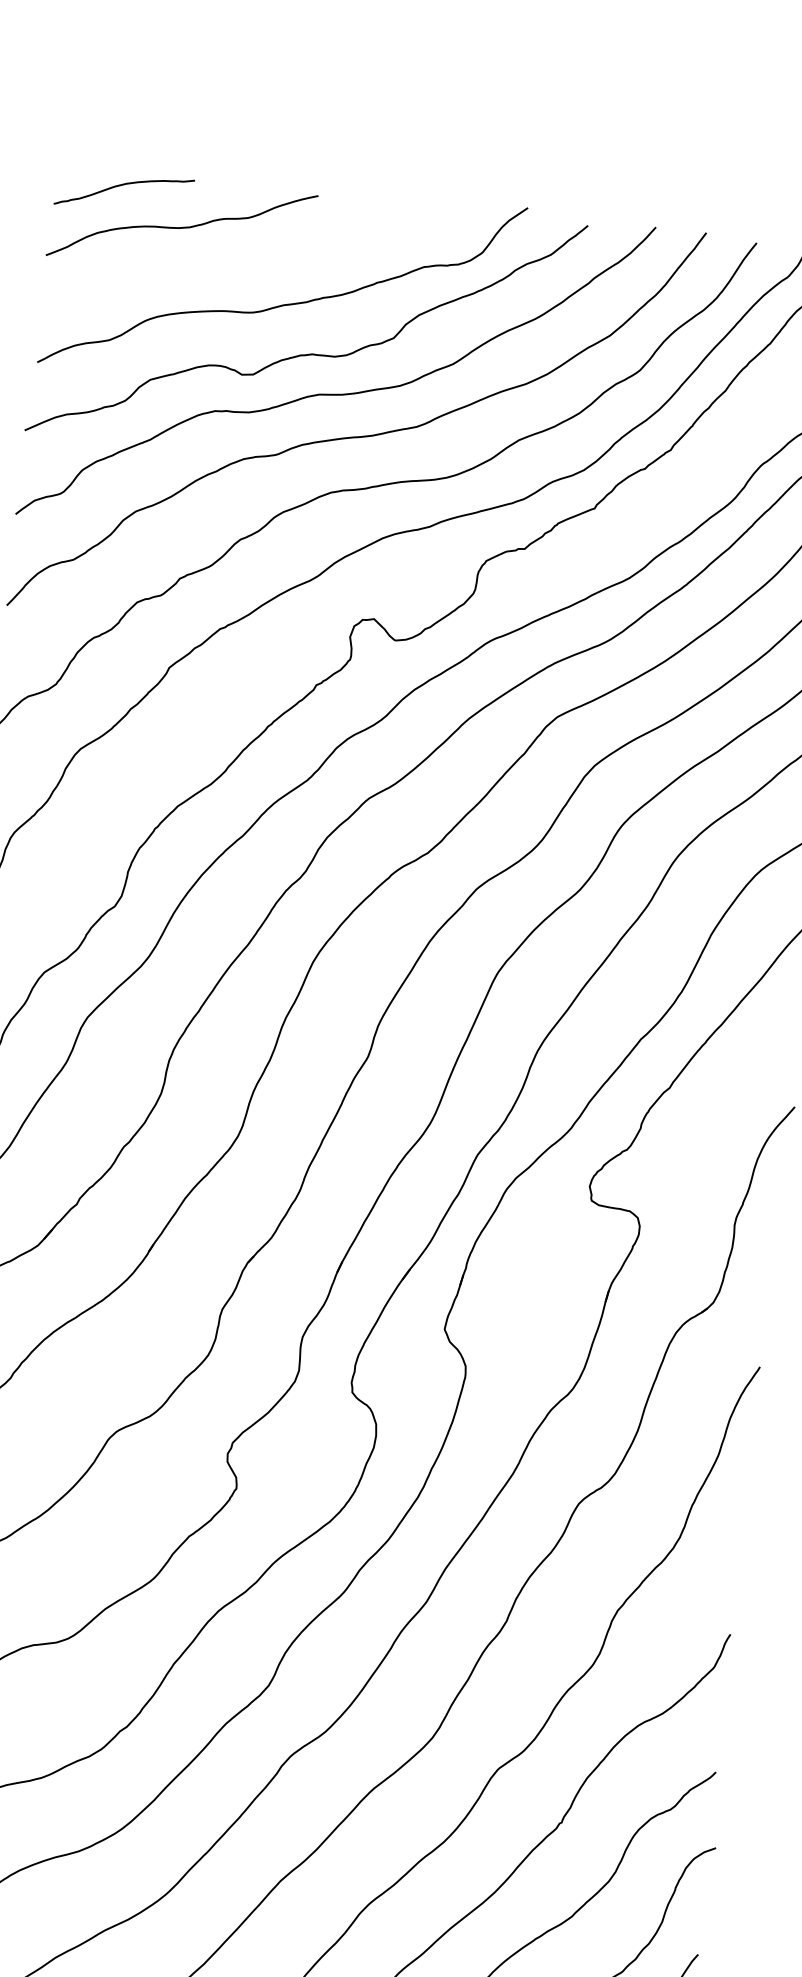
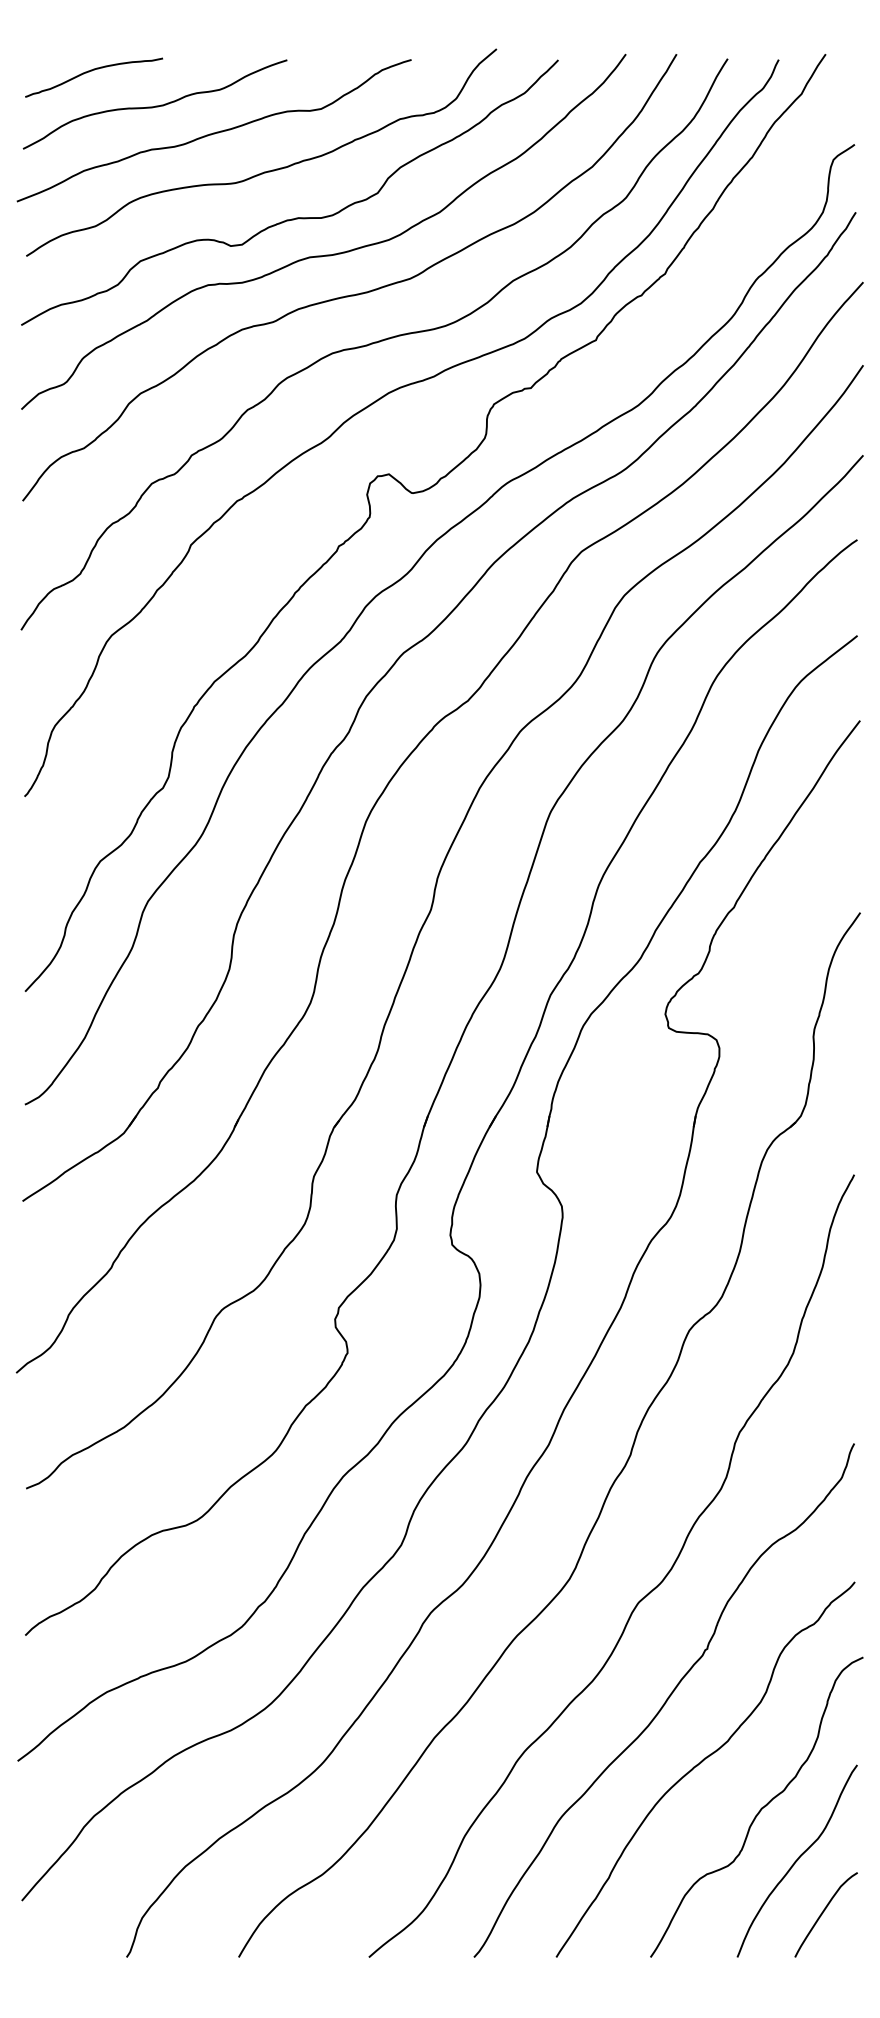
curve: (237, 259) -> (213, 132), added

